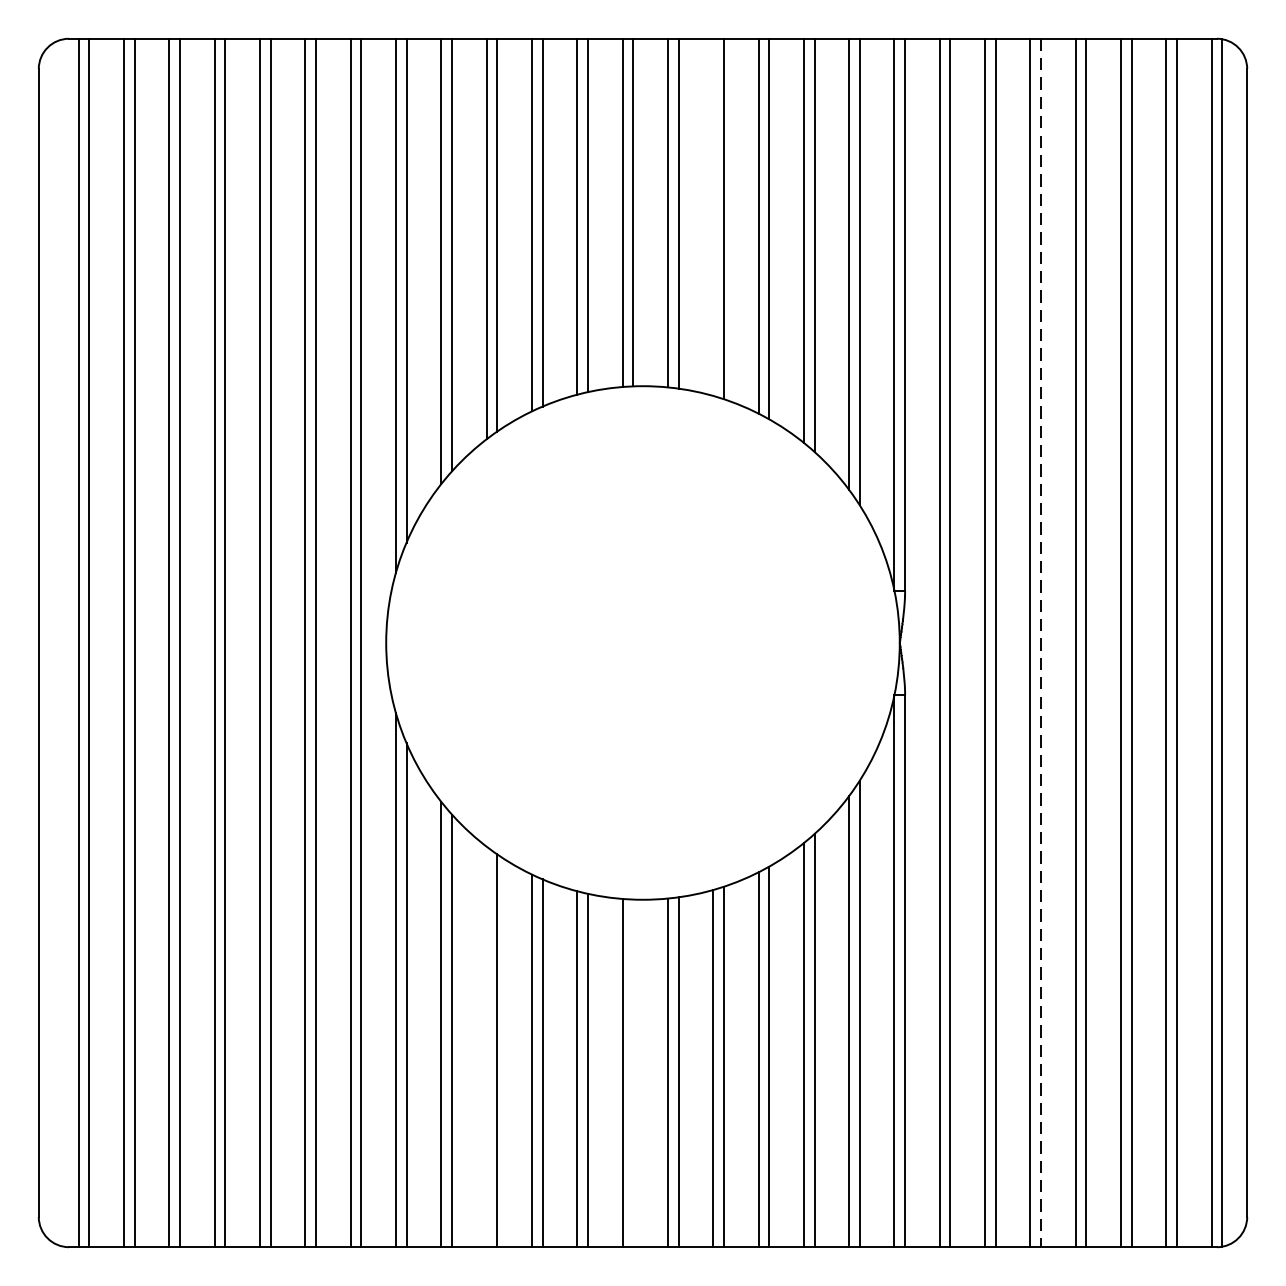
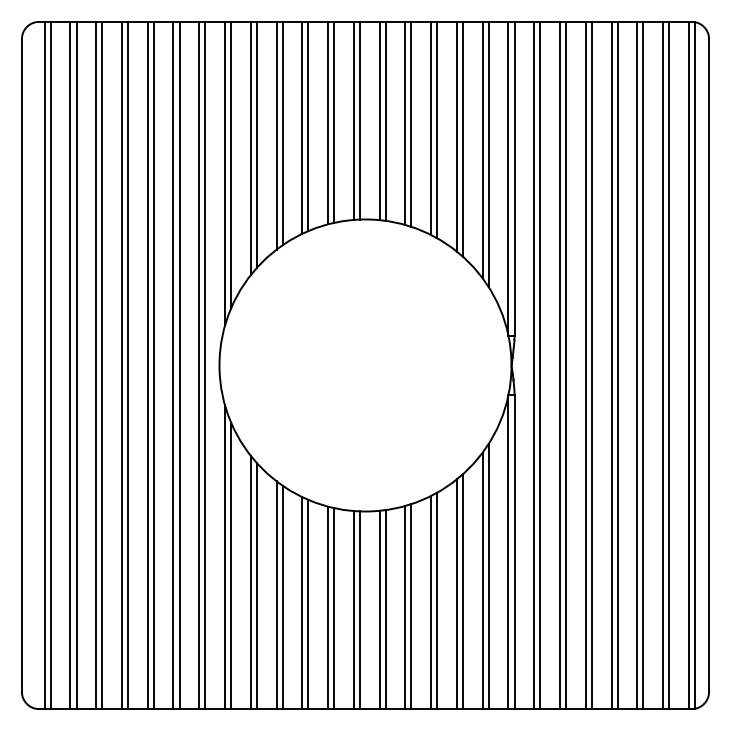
line: (713, 217) -> (405, 123), added
line: (1040, 643) -> (591, 365), dashed -> solid
line: (486, 1047) -> (276, 595), added
line: (632, 1073) -> (359, 610), added

